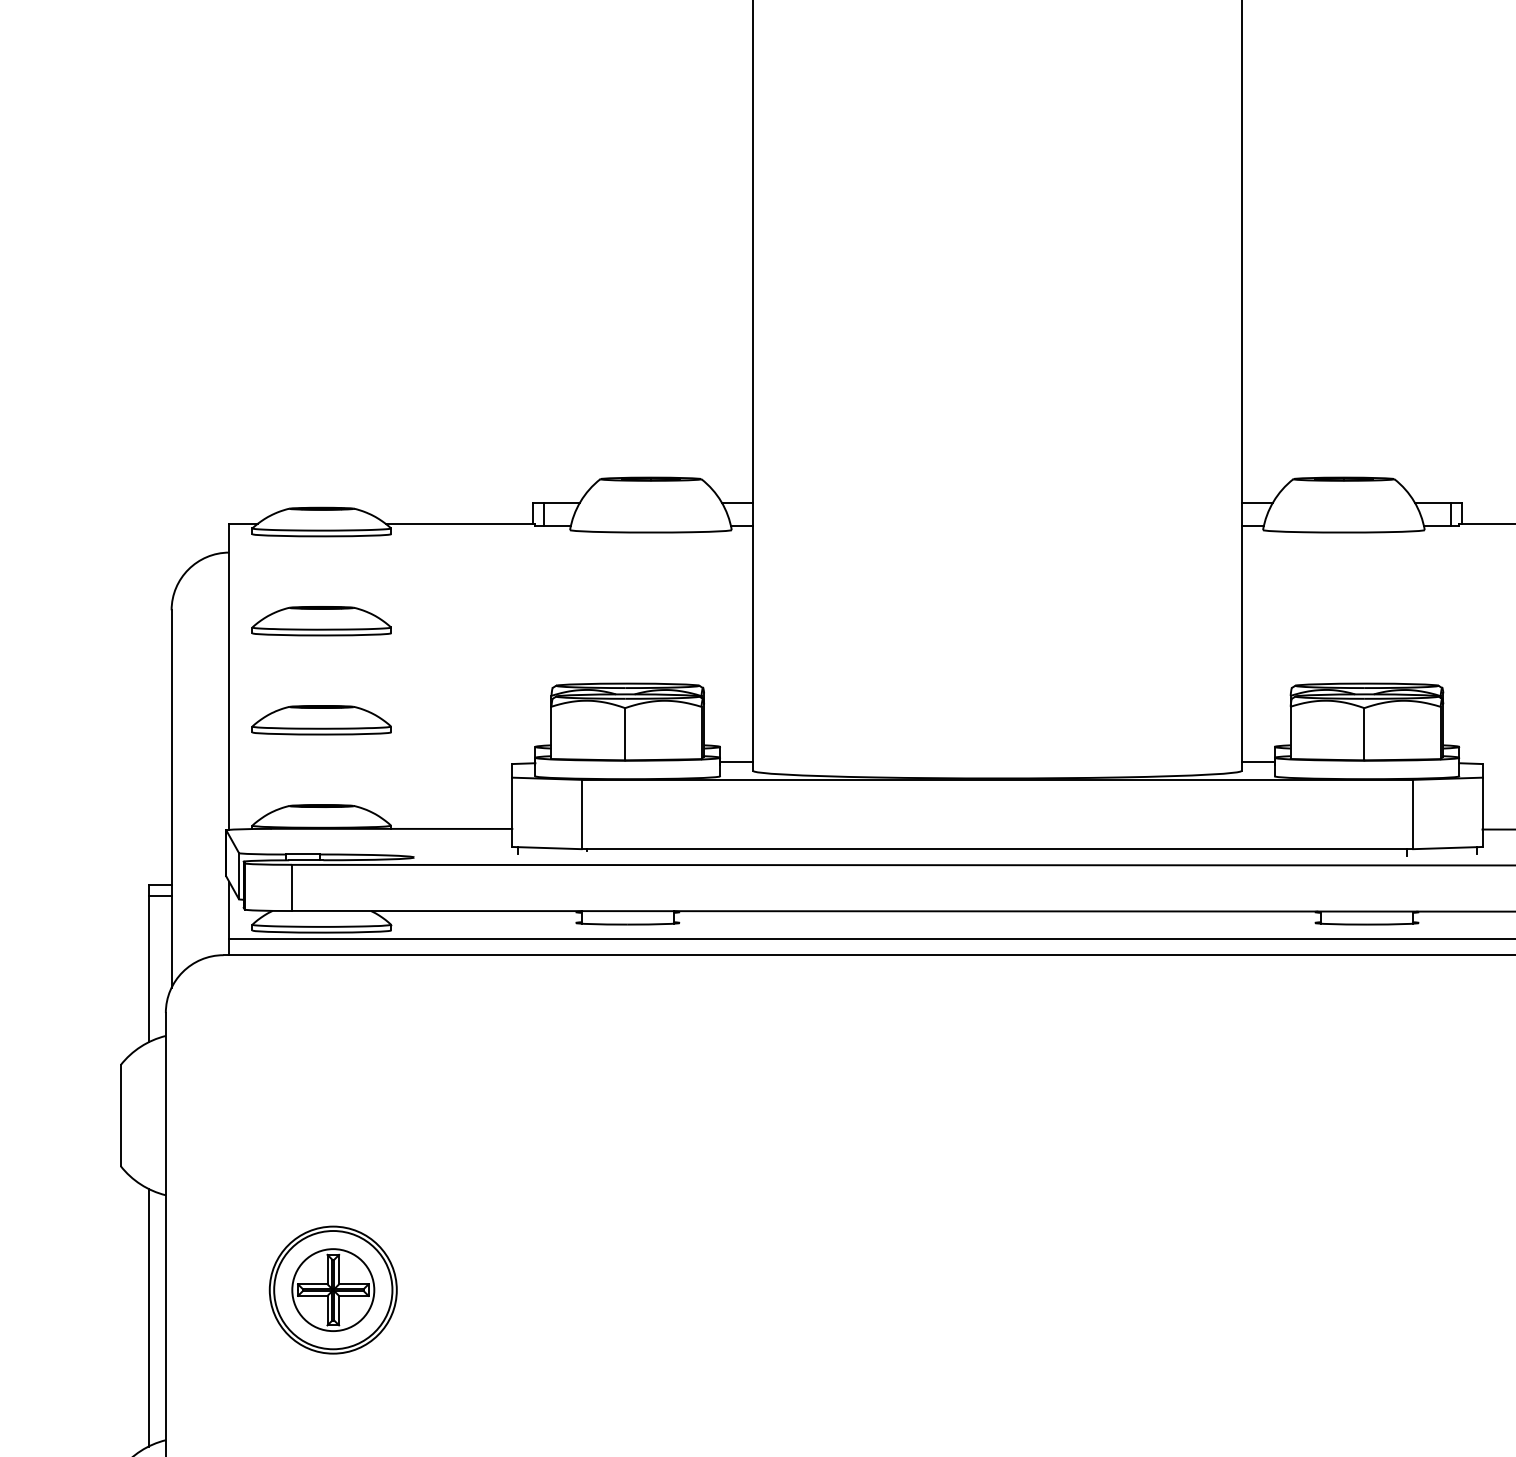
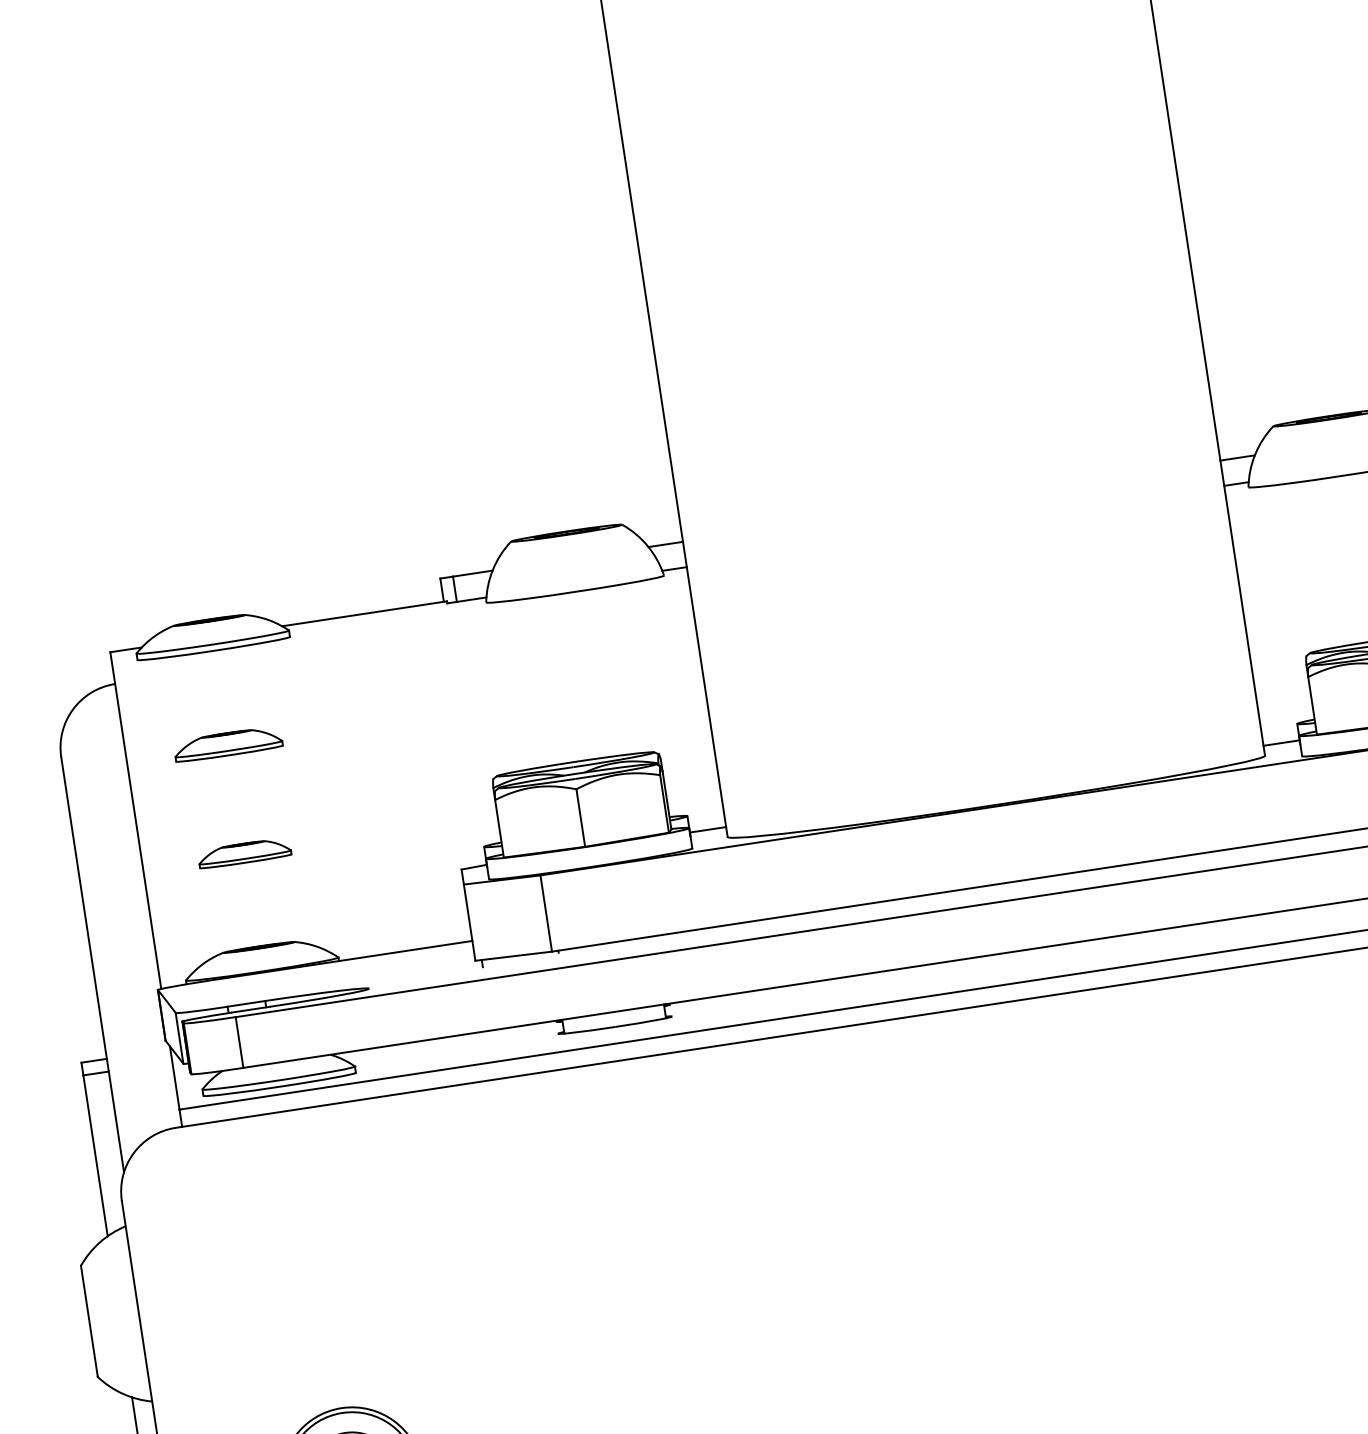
part: (321, 621) -> (227, 744), size x0.7
part: (321, 720) -> (244, 853), size x0.6

